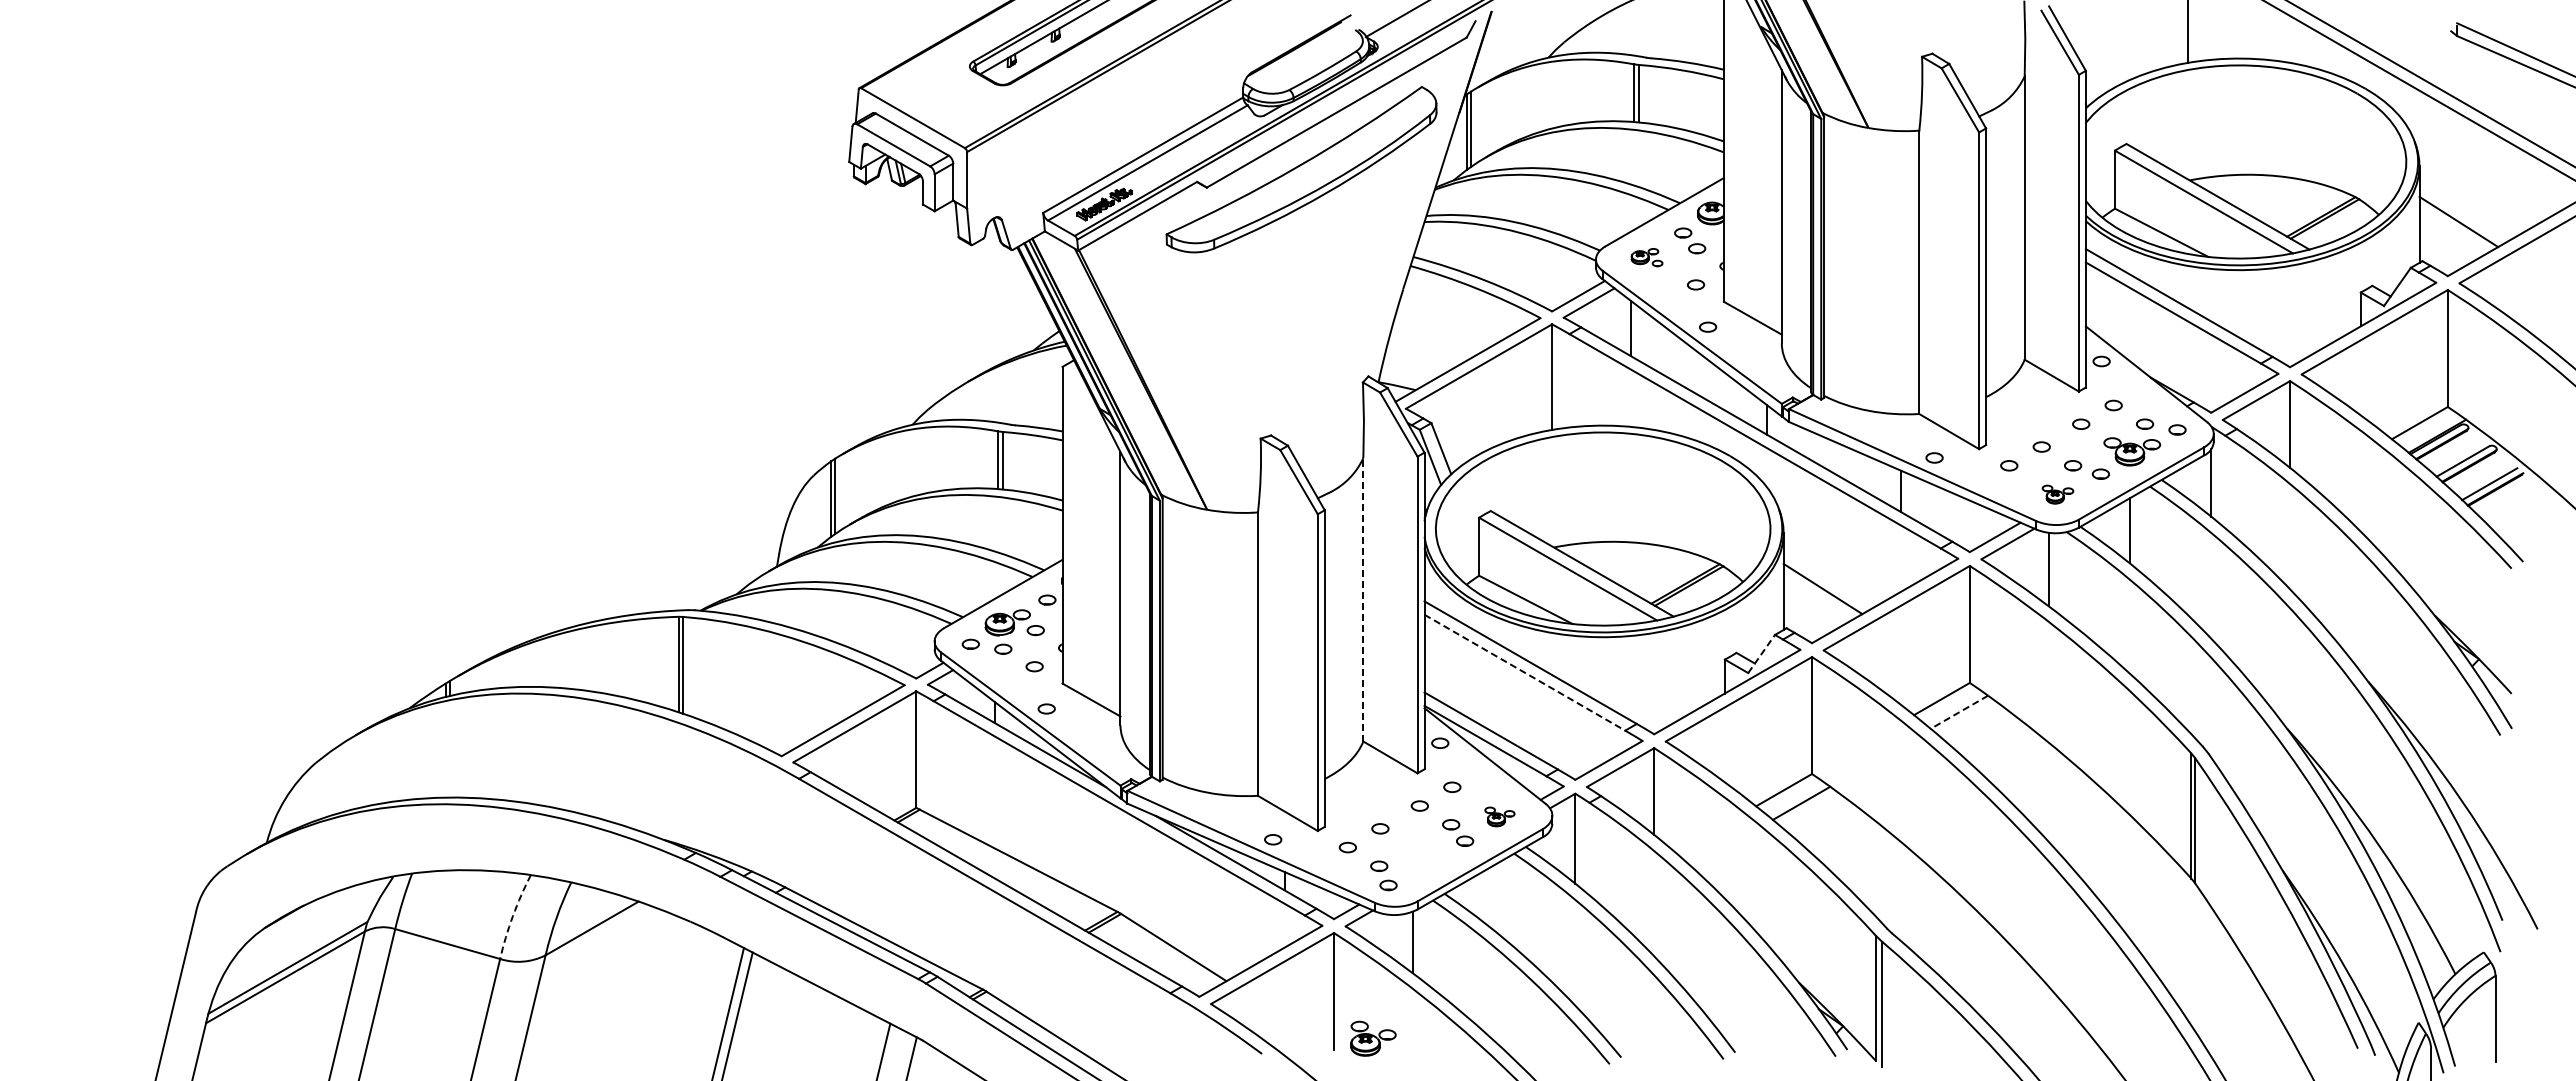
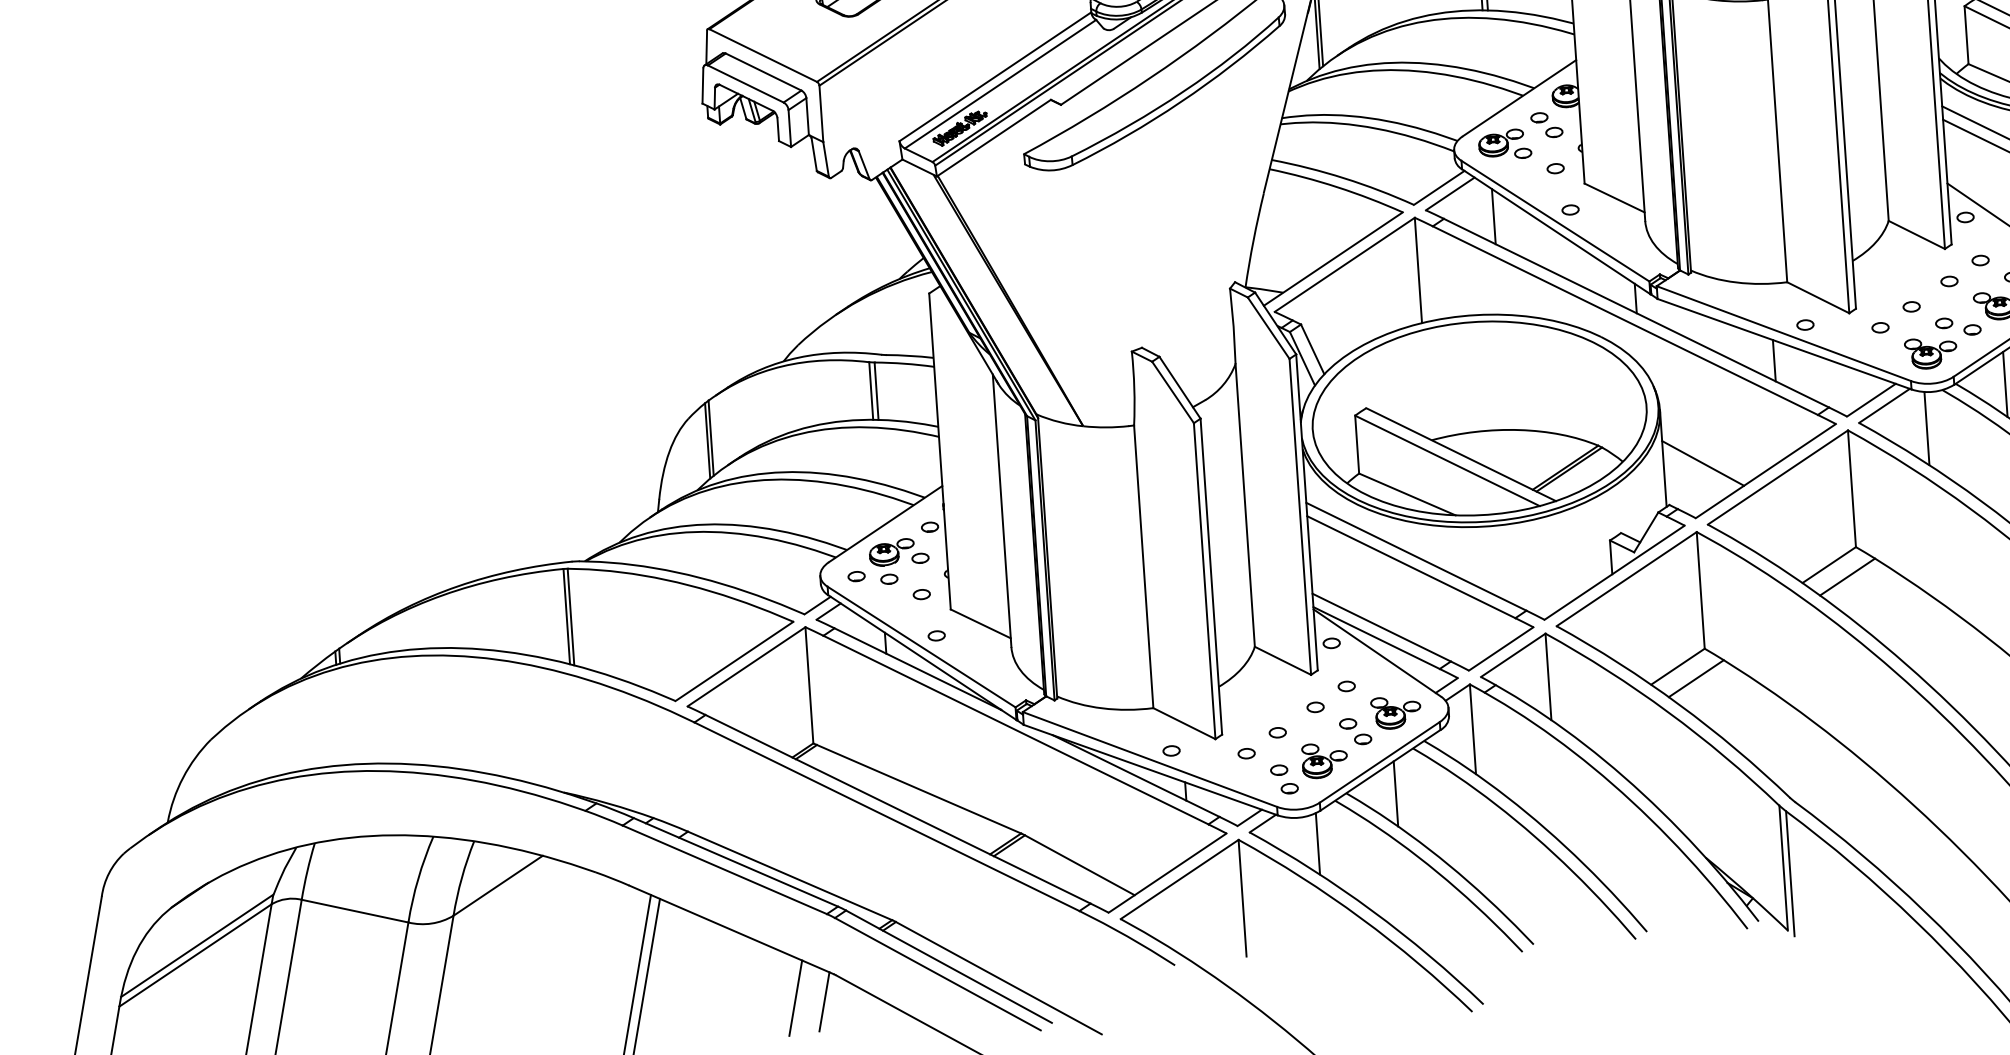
part: (1646, 257) -> (1504, 144), size x1.67
part: (2057, 494) -> (1930, 353), size x1.67
line: (1363, 599) -> (1245, 505), dashed -> solid
line: (1761, 653) -> (1646, 531), dashed -> solid
line: (1524, 672) -> (1410, 566), dashed -> solid
line: (1959, 712) -> (1847, 577), dashed -> solid
part: (1499, 816) -> (1395, 712), size x1.67
line: (1494, 897) -> (1396, 793), added
arc: (512, 916) -> (417, 879), dashed -> solid
part: (1373, 1038) -> (1324, 760), moved

